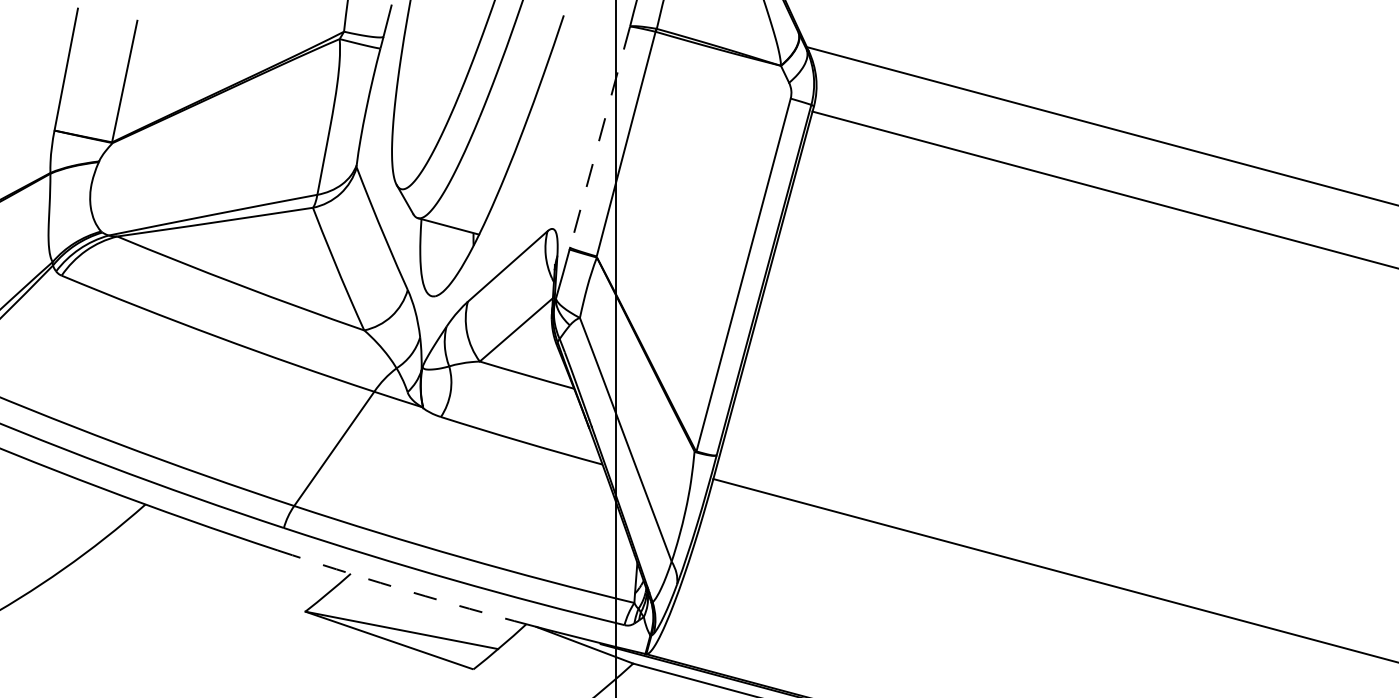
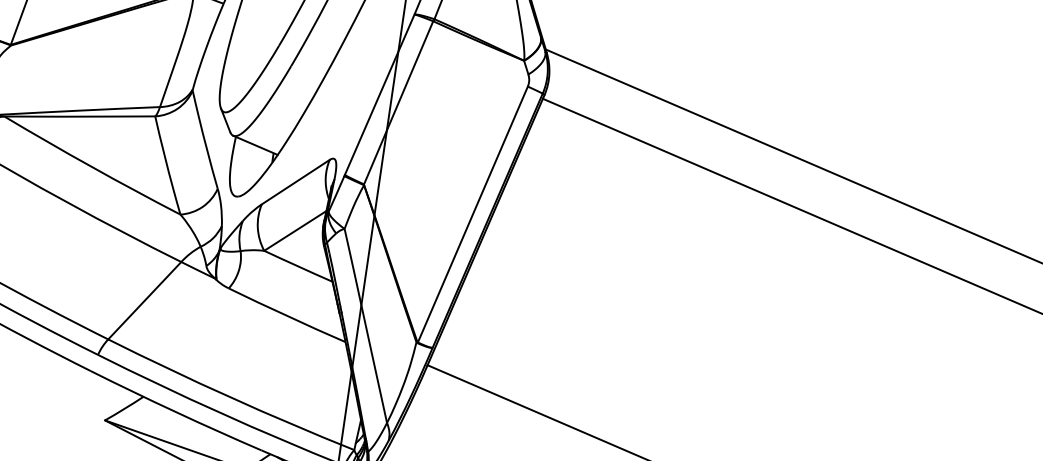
line: (600, 137) -> (380, 94), dashed -> solid
arc: (395, 587) -> (175, 412), dashed -> solid

